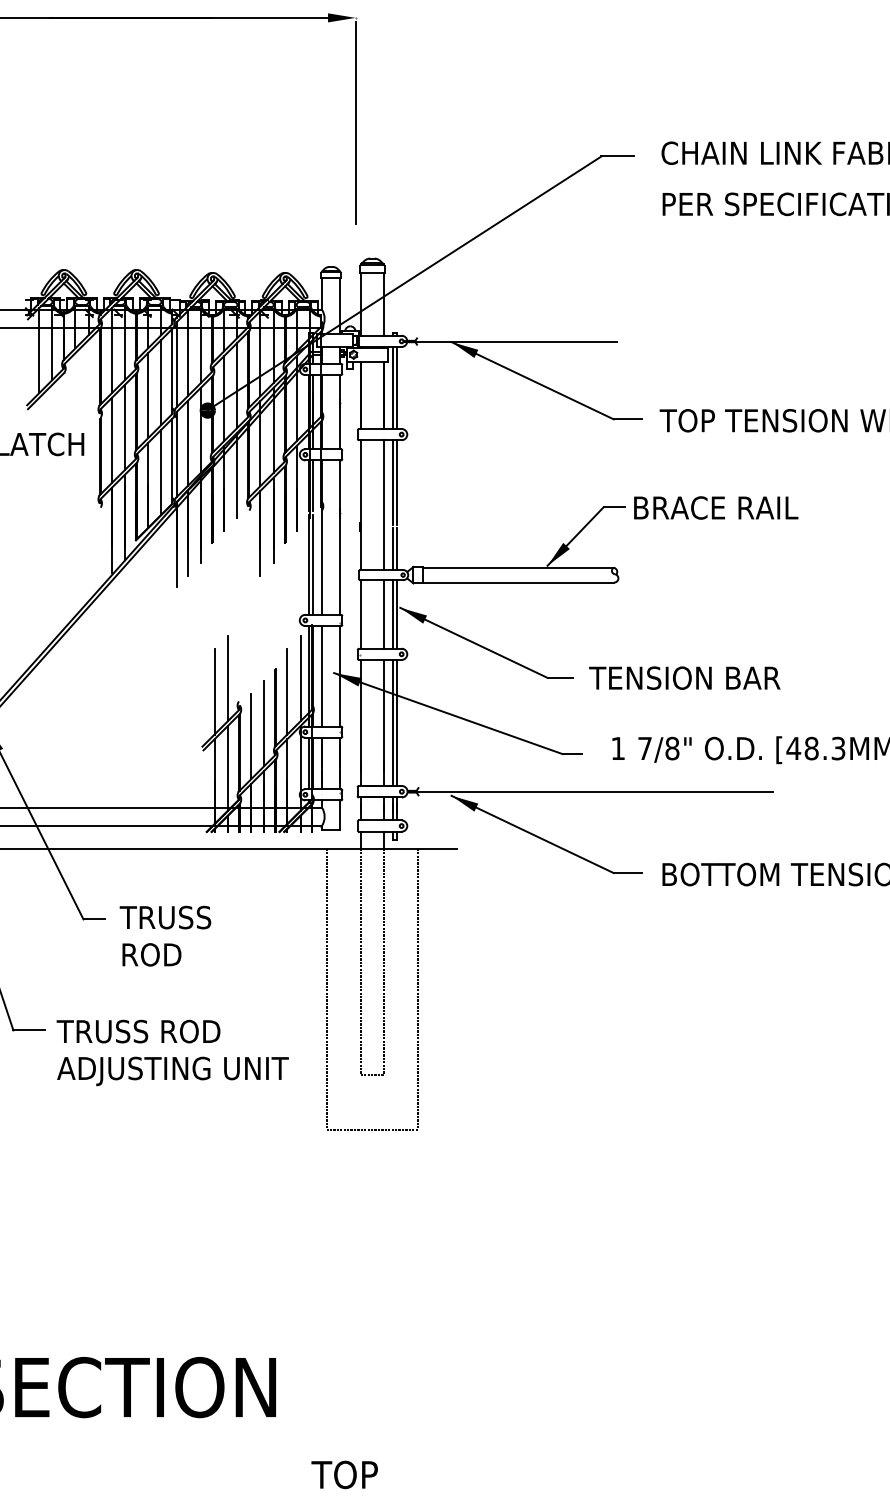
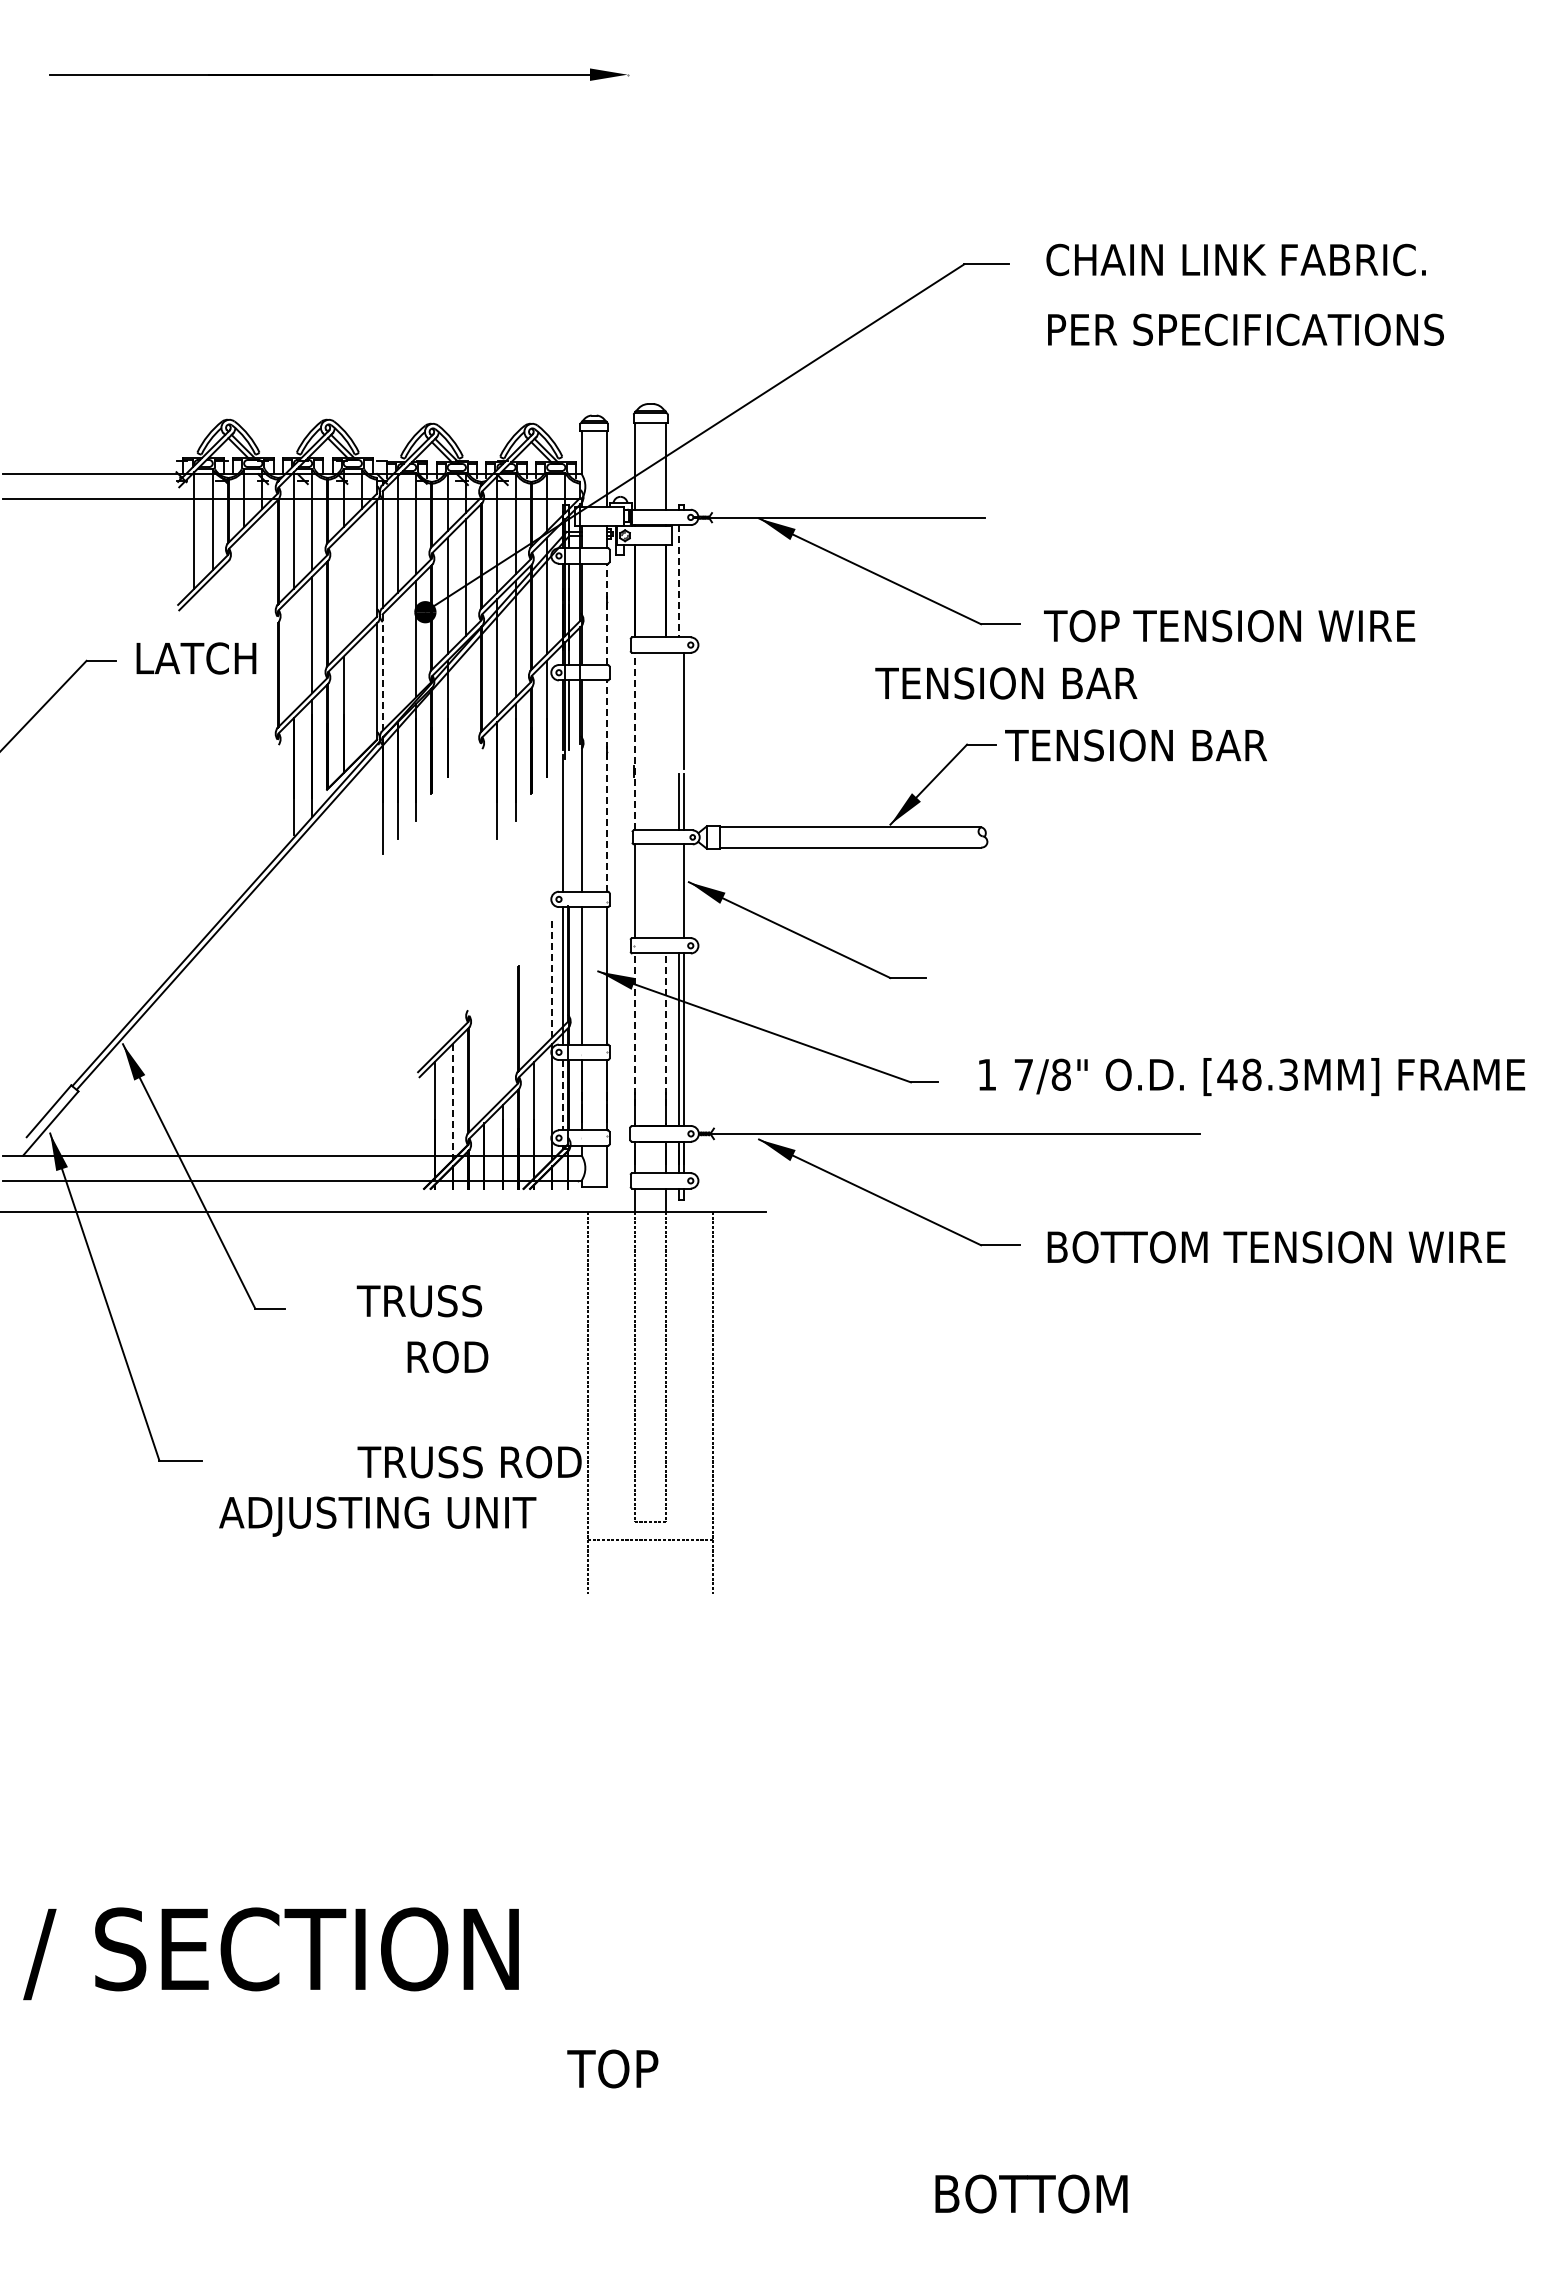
line: (355, 122) -> (627, 218), removed
line: (161, 382) -> (361, 573), removed
line: (392, 388) -> (678, 581), solid -> dashed
line: (397, 388) -> (684, 581), removed
line: (147, 395) -> (343, 591), removed
line: (340, 412) -> (606, 614), solid -> dashed
line: (111, 440) -> (293, 653), removed
line: (187, 443) -> (397, 657), removed
line: (176, 455) -> (382, 673), solid -> dashed
line: (161, 472) -> (361, 696), removed
line: (237, 475) -> (465, 700), removed
line: (392, 482) -> (678, 710), removed
line: (360, 505) -> (634, 741), solid -> dashed
line: (383, 505) -> (666, 741), removed
text: (726, 507) -> (1135, 745), BRACE RAIL -> TENSION BAR
line: (340, 537) -> (606, 786), solid -> dashed
line: (313, 564) -> (569, 822), removed
line: (383, 614) -> (666, 891), removed
line: (392, 614) -> (678, 891), removed
line: (227, 678) -> (452, 978), removed
line: (300, 678) -> (552, 979), solid -> dashed
text: (684, 678) -> (1006, 683), moved
line: (214, 692) -> (434, 997), removed
line: (287, 692) -> (534, 997), removed
line: (360, 715) -> (634, 1029), solid -> dashed
line: (383, 715) -> (666, 1029), solid -> dashed
line: (264, 723) -> (502, 1040), removed
line: (250, 736) -> (484, 1058), removed
line: (308, 763) -> (563, 1095), solid -> dashed
line: (227, 768) -> (452, 1102), solid -> dashed
text: (165, 917) -> (419, 1301), moved
text: (151, 955) -> (447, 1357), moved
text: (138, 1031) -> (469, 1462), moved
line: (371, 1129) -> (649, 1539), moved

